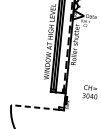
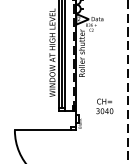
line: (34, 107) -> (42, 130), dashed -> solid

